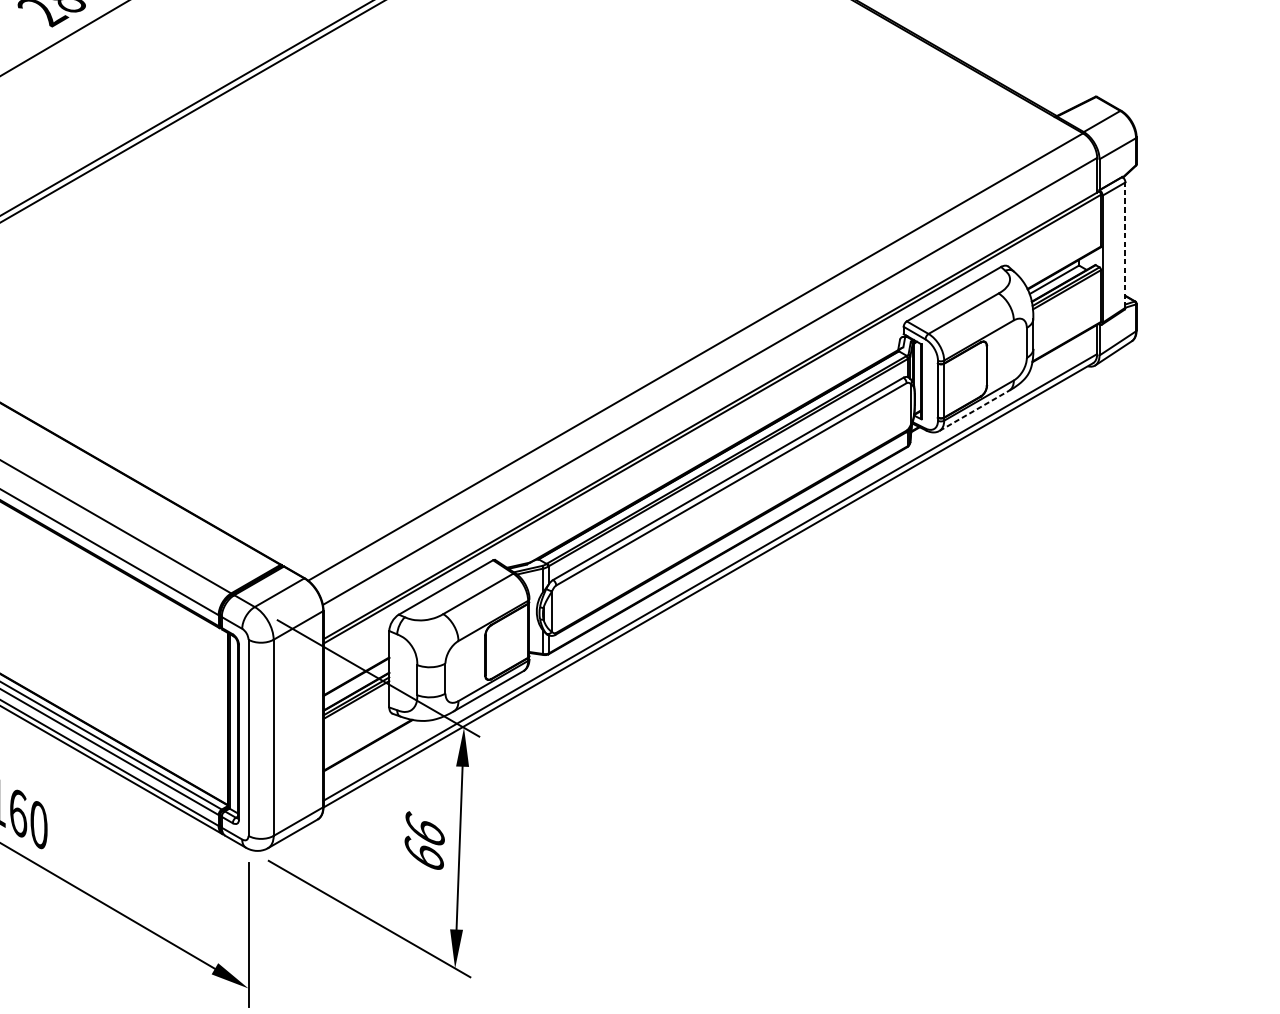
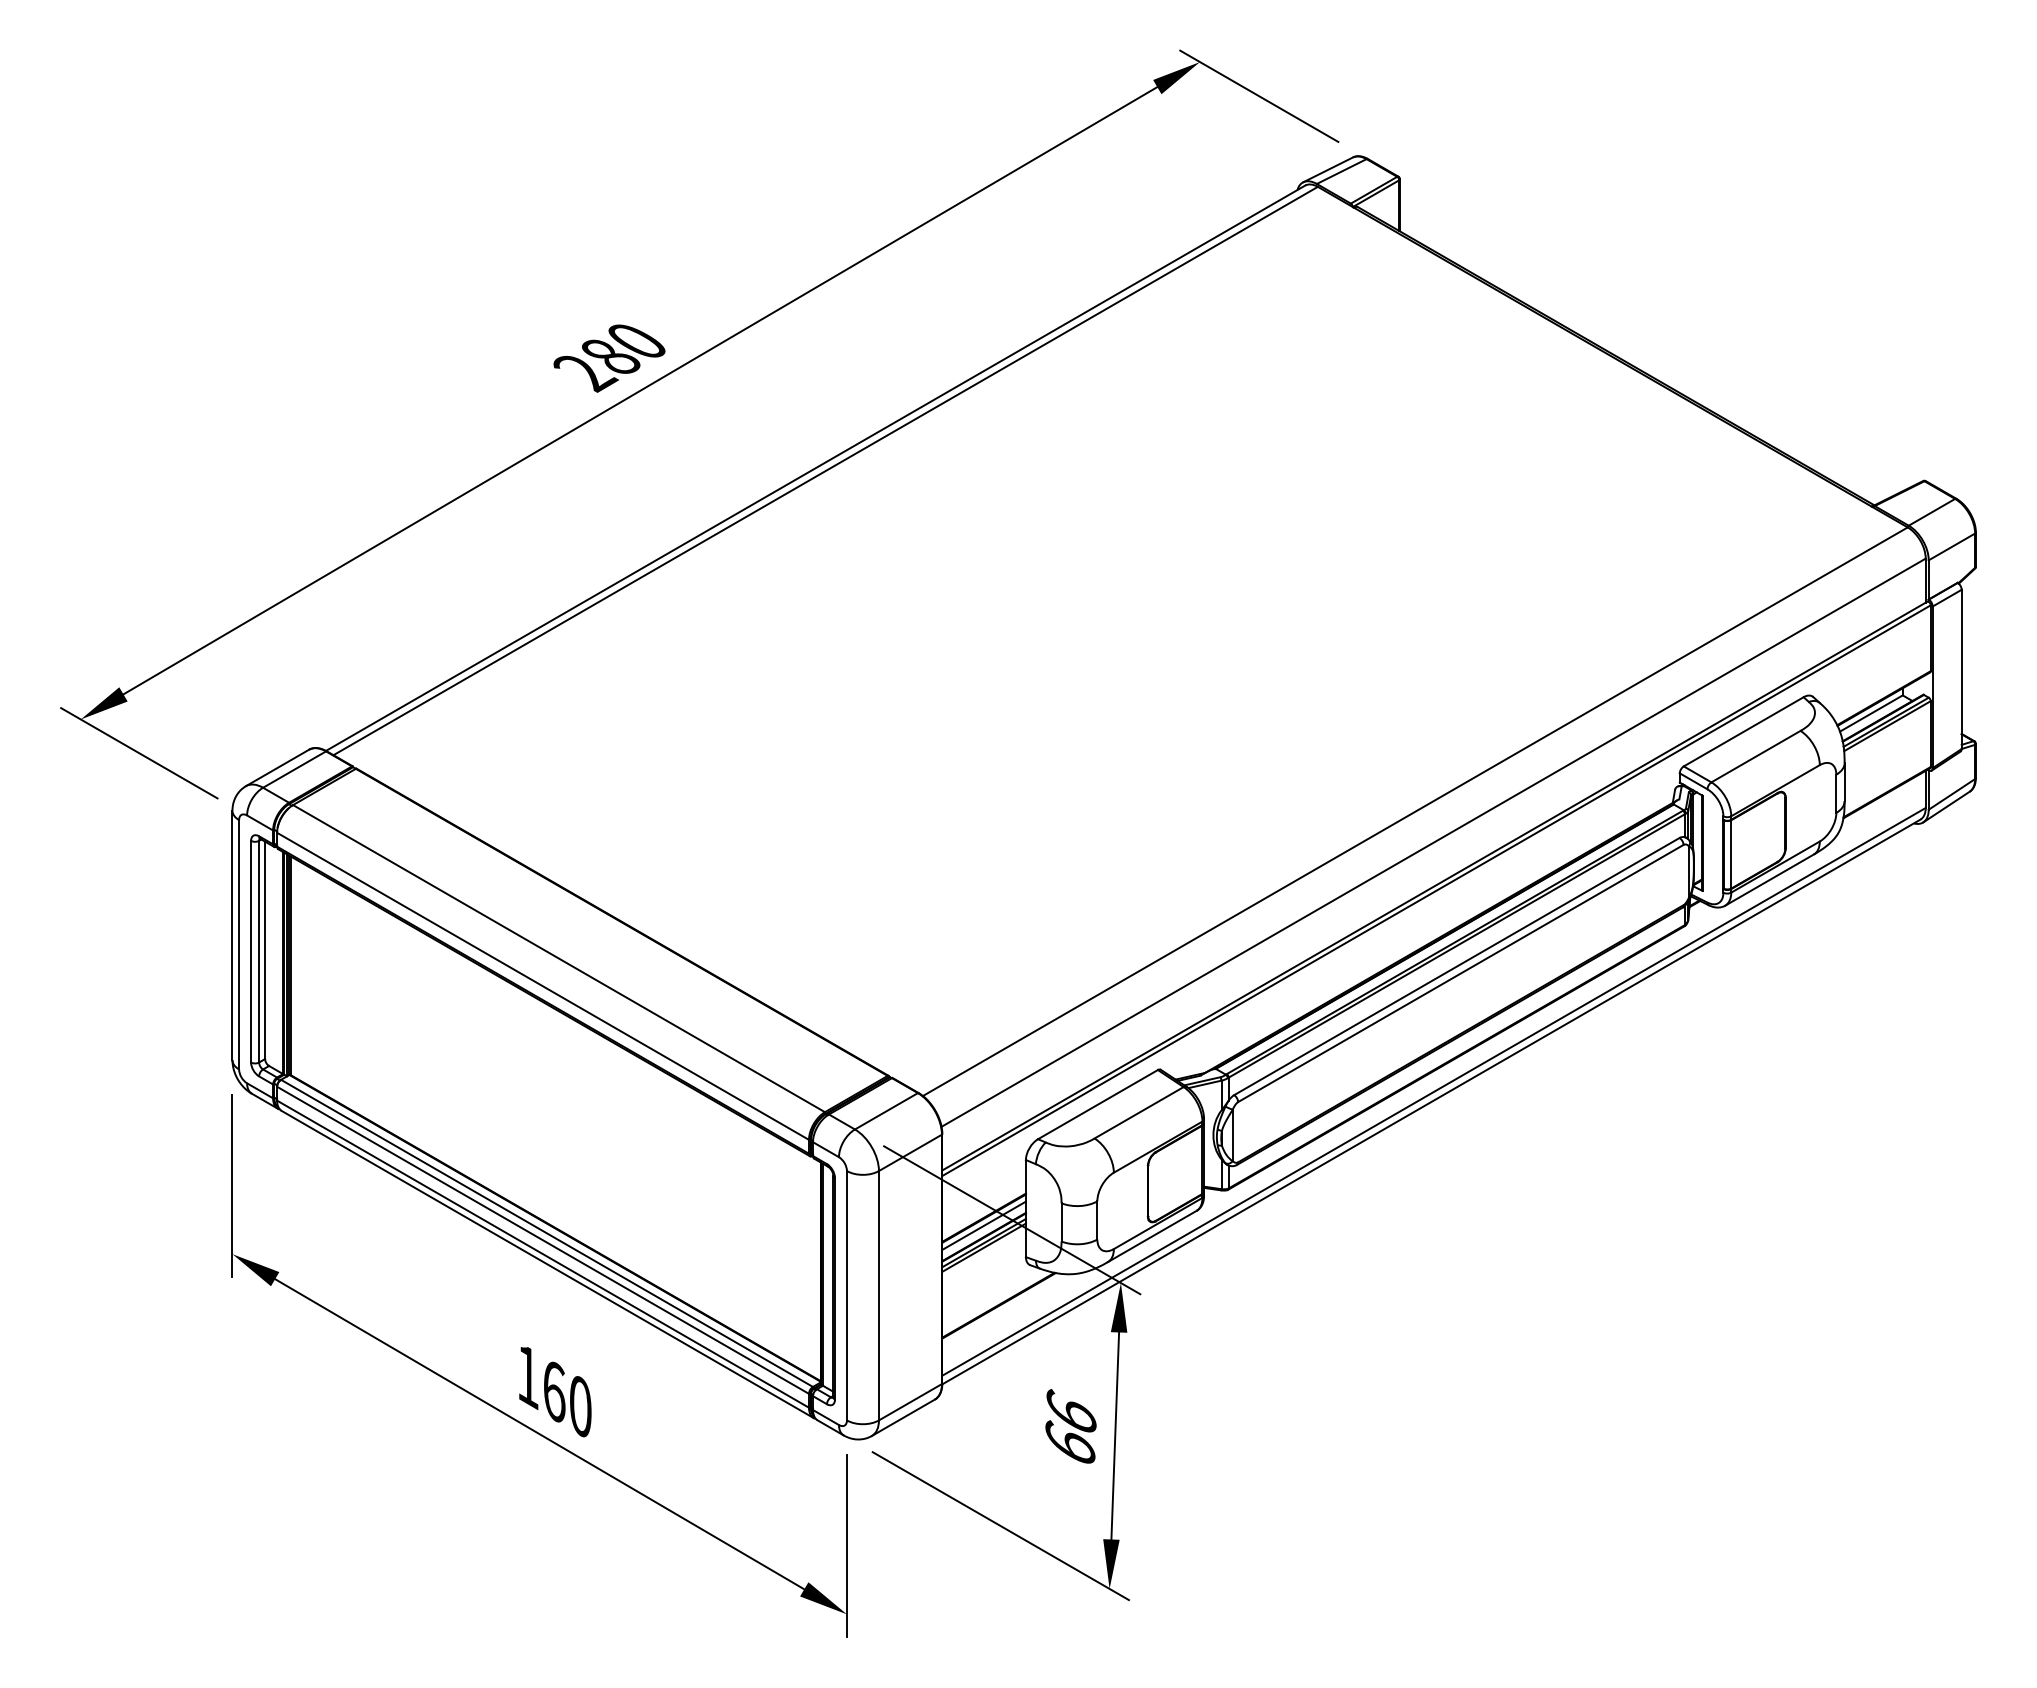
line: (1125, 245) -> (1961, 669), dashed -> solid
line: (975, 410) -> (1770, 879), dashed -> solid
line: (355, 682) -> (983, 1225), added

